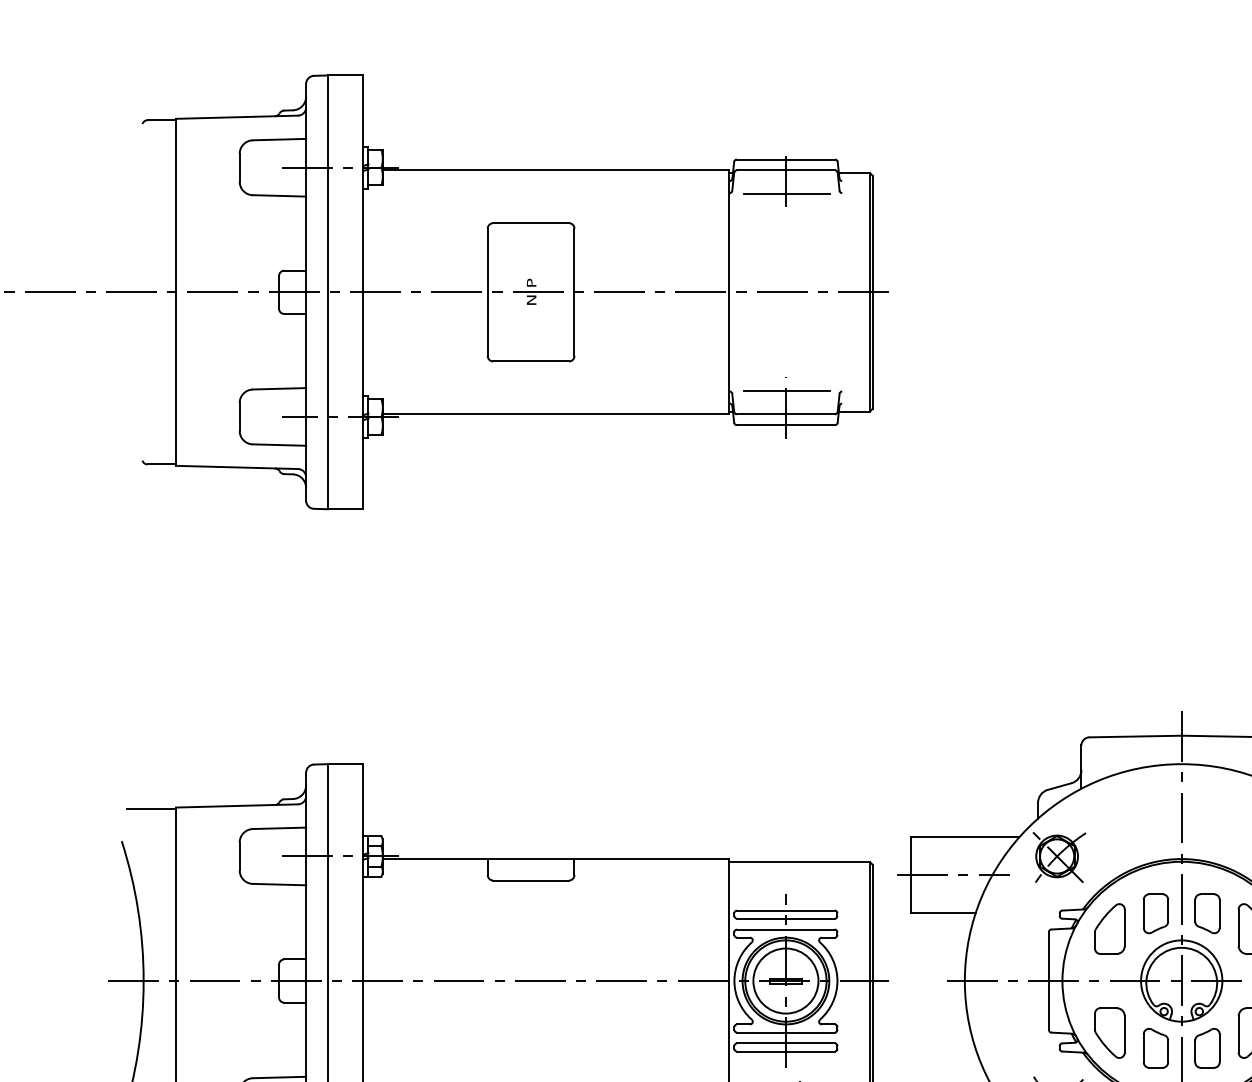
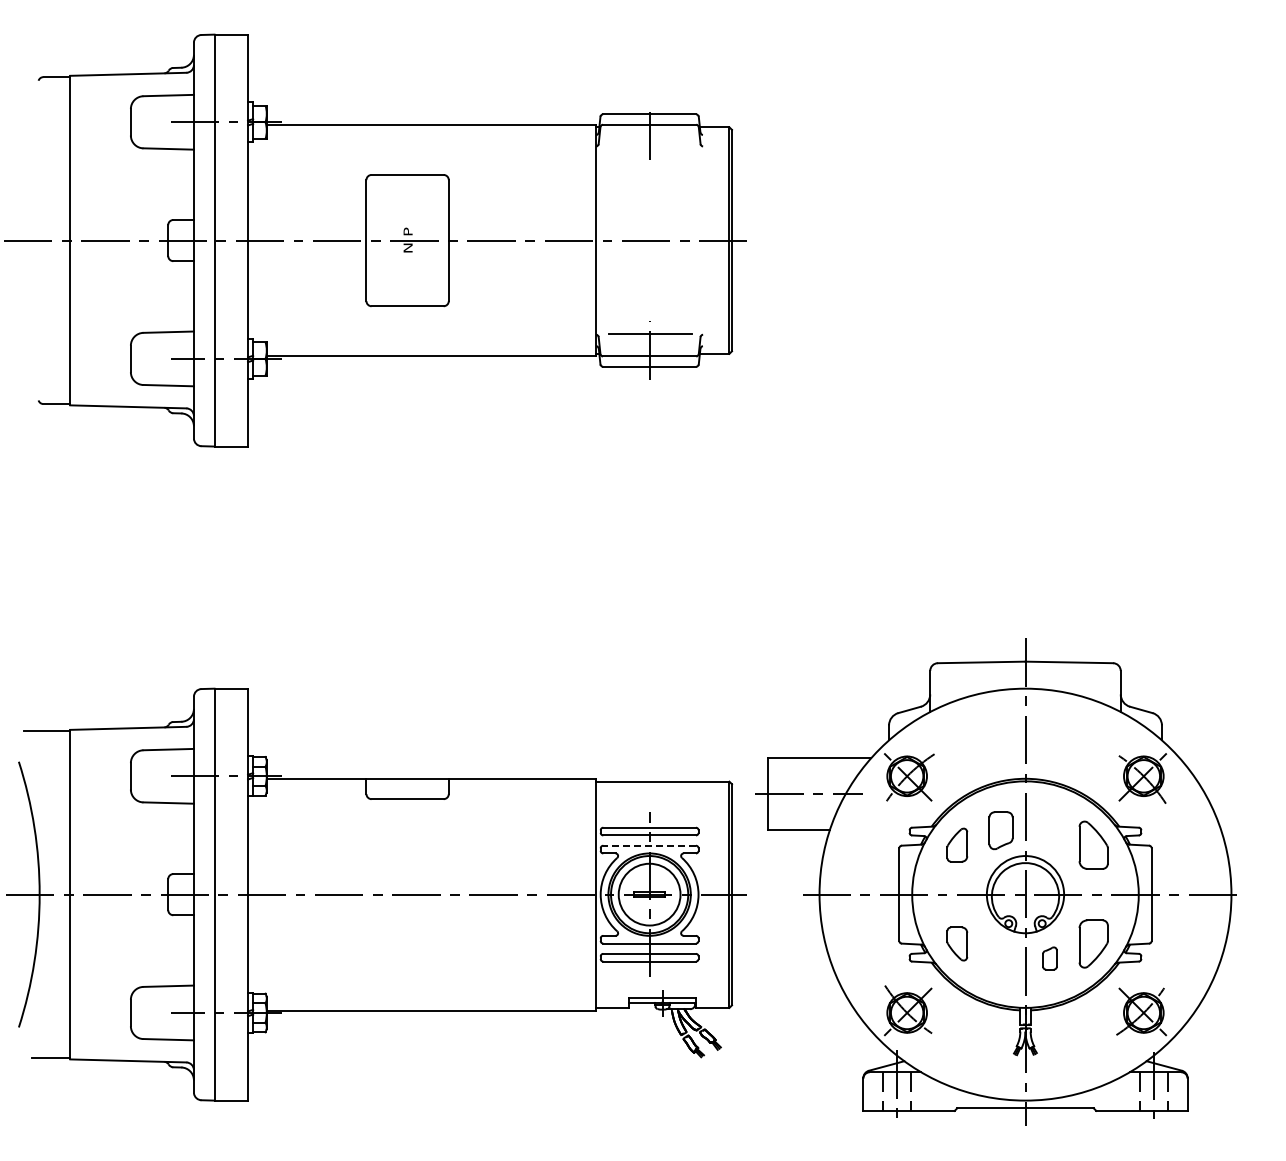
line: (786, 193) -> (650, 146), removed
part: (1207, 913) -> (1049, 830), removed
part: (1110, 928) -> (957, 844), size x0.7
line: (785, 929) -> (649, 845), solid -> dashed
part: (1110, 1032) -> (957, 943), size x0.7
part: (1155, 1048) -> (1000, 958), removed
part: (1207, 1048) -> (1049, 958), size x0.6

